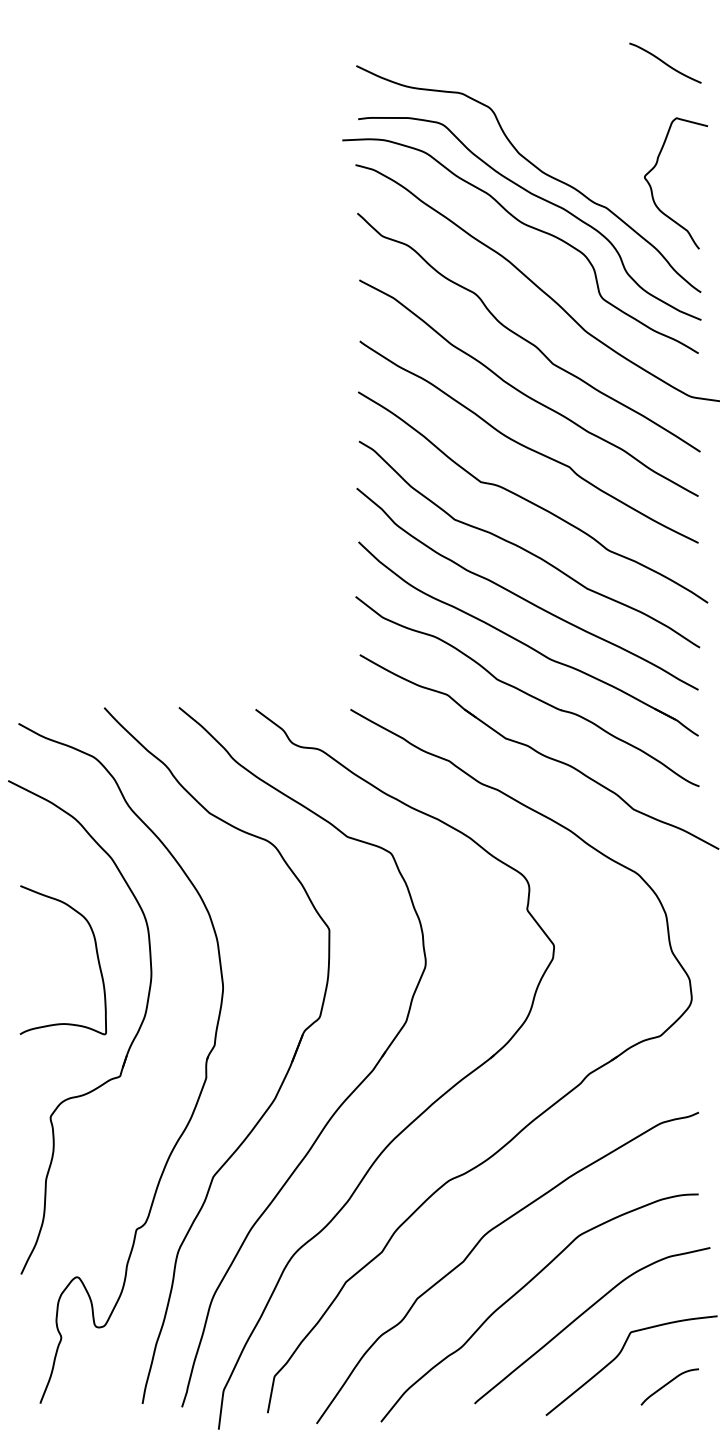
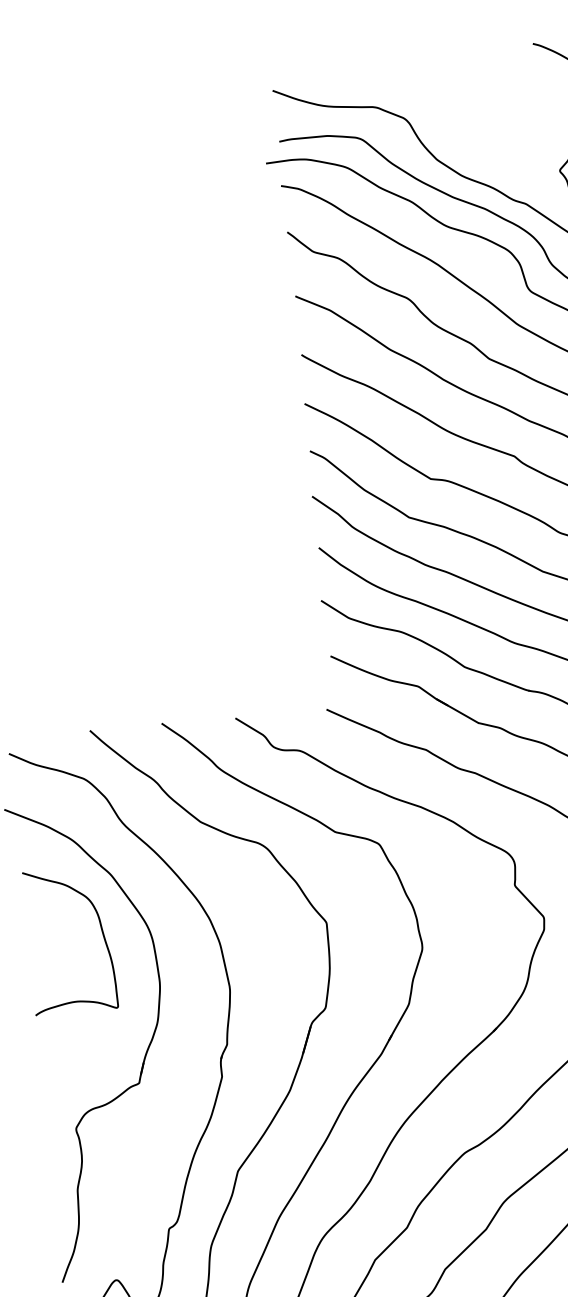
curve: (96, 955) -> (101, 932), moved

